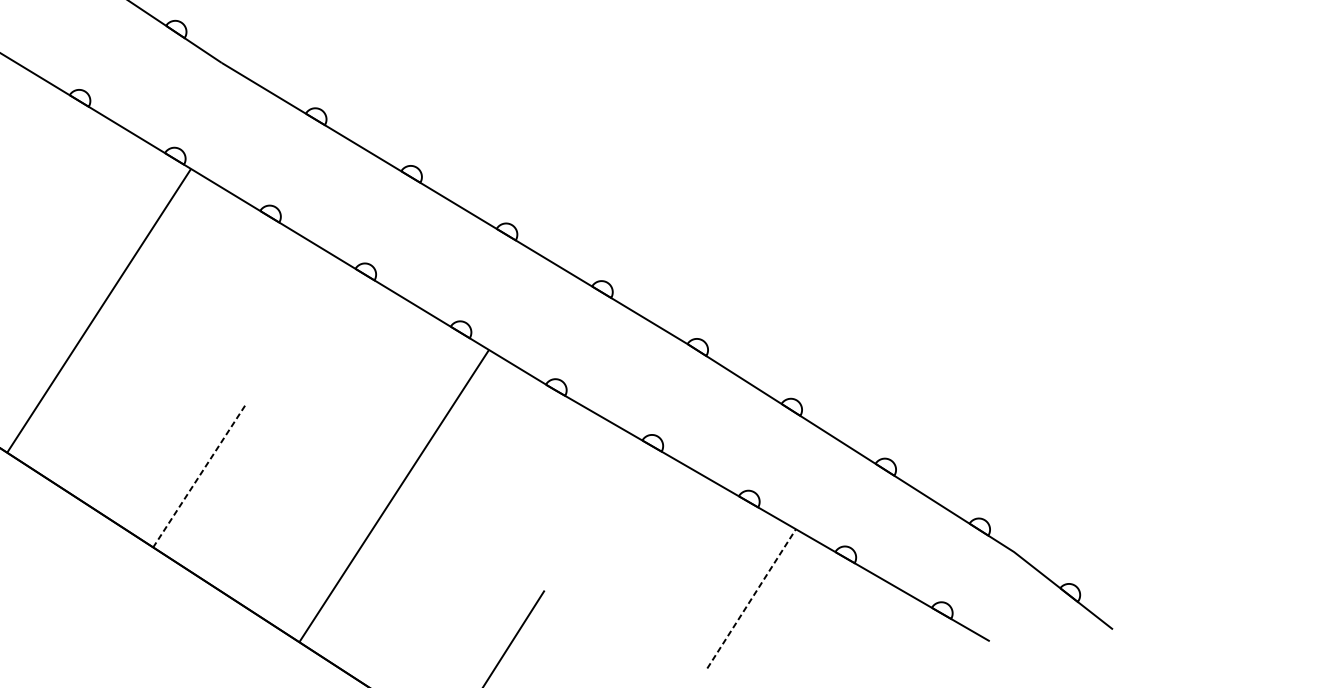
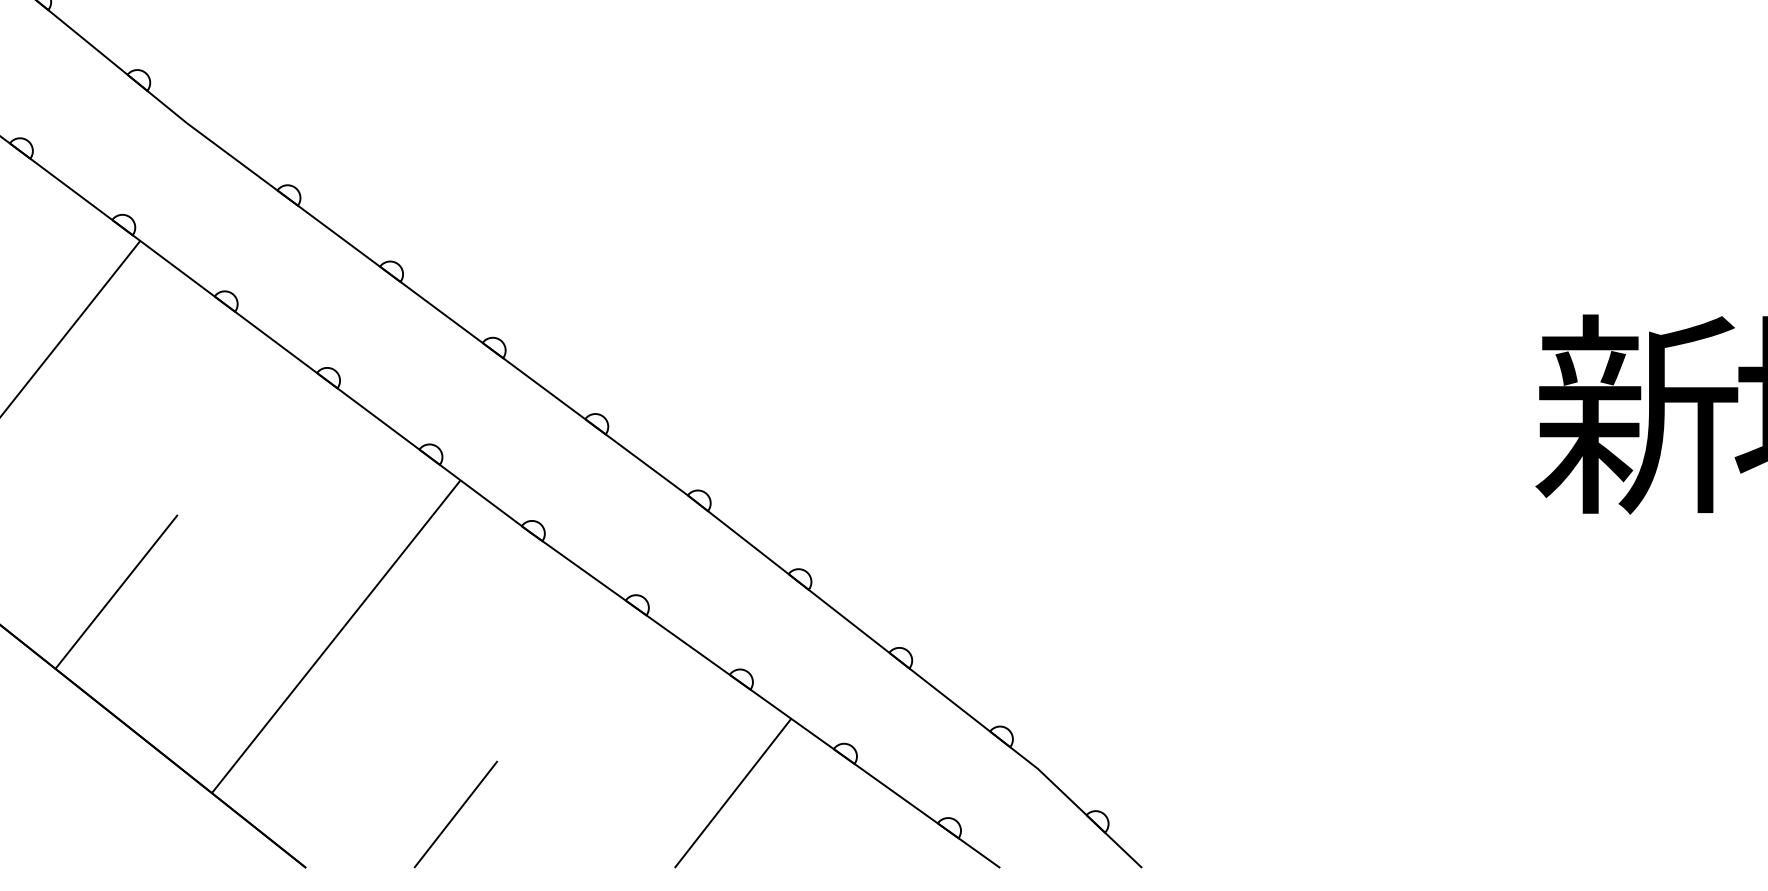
line: (199, 475) -> (116, 591), dashed -> solid
line: (752, 598) -> (733, 793), dashed -> solid

